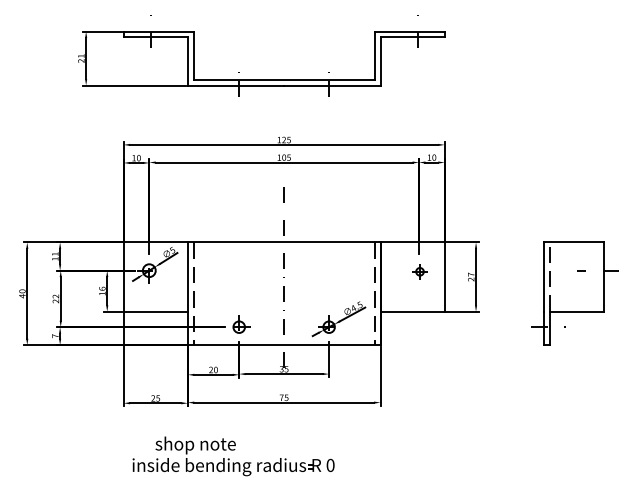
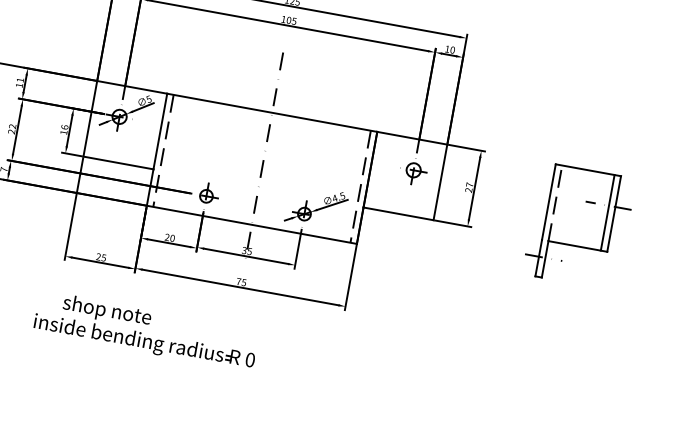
part: (421, 273) -> (415, 173), size x1.67
line: (598, 276) -> (608, 212), added
part: (233, 456) -> (146, 331), moved

